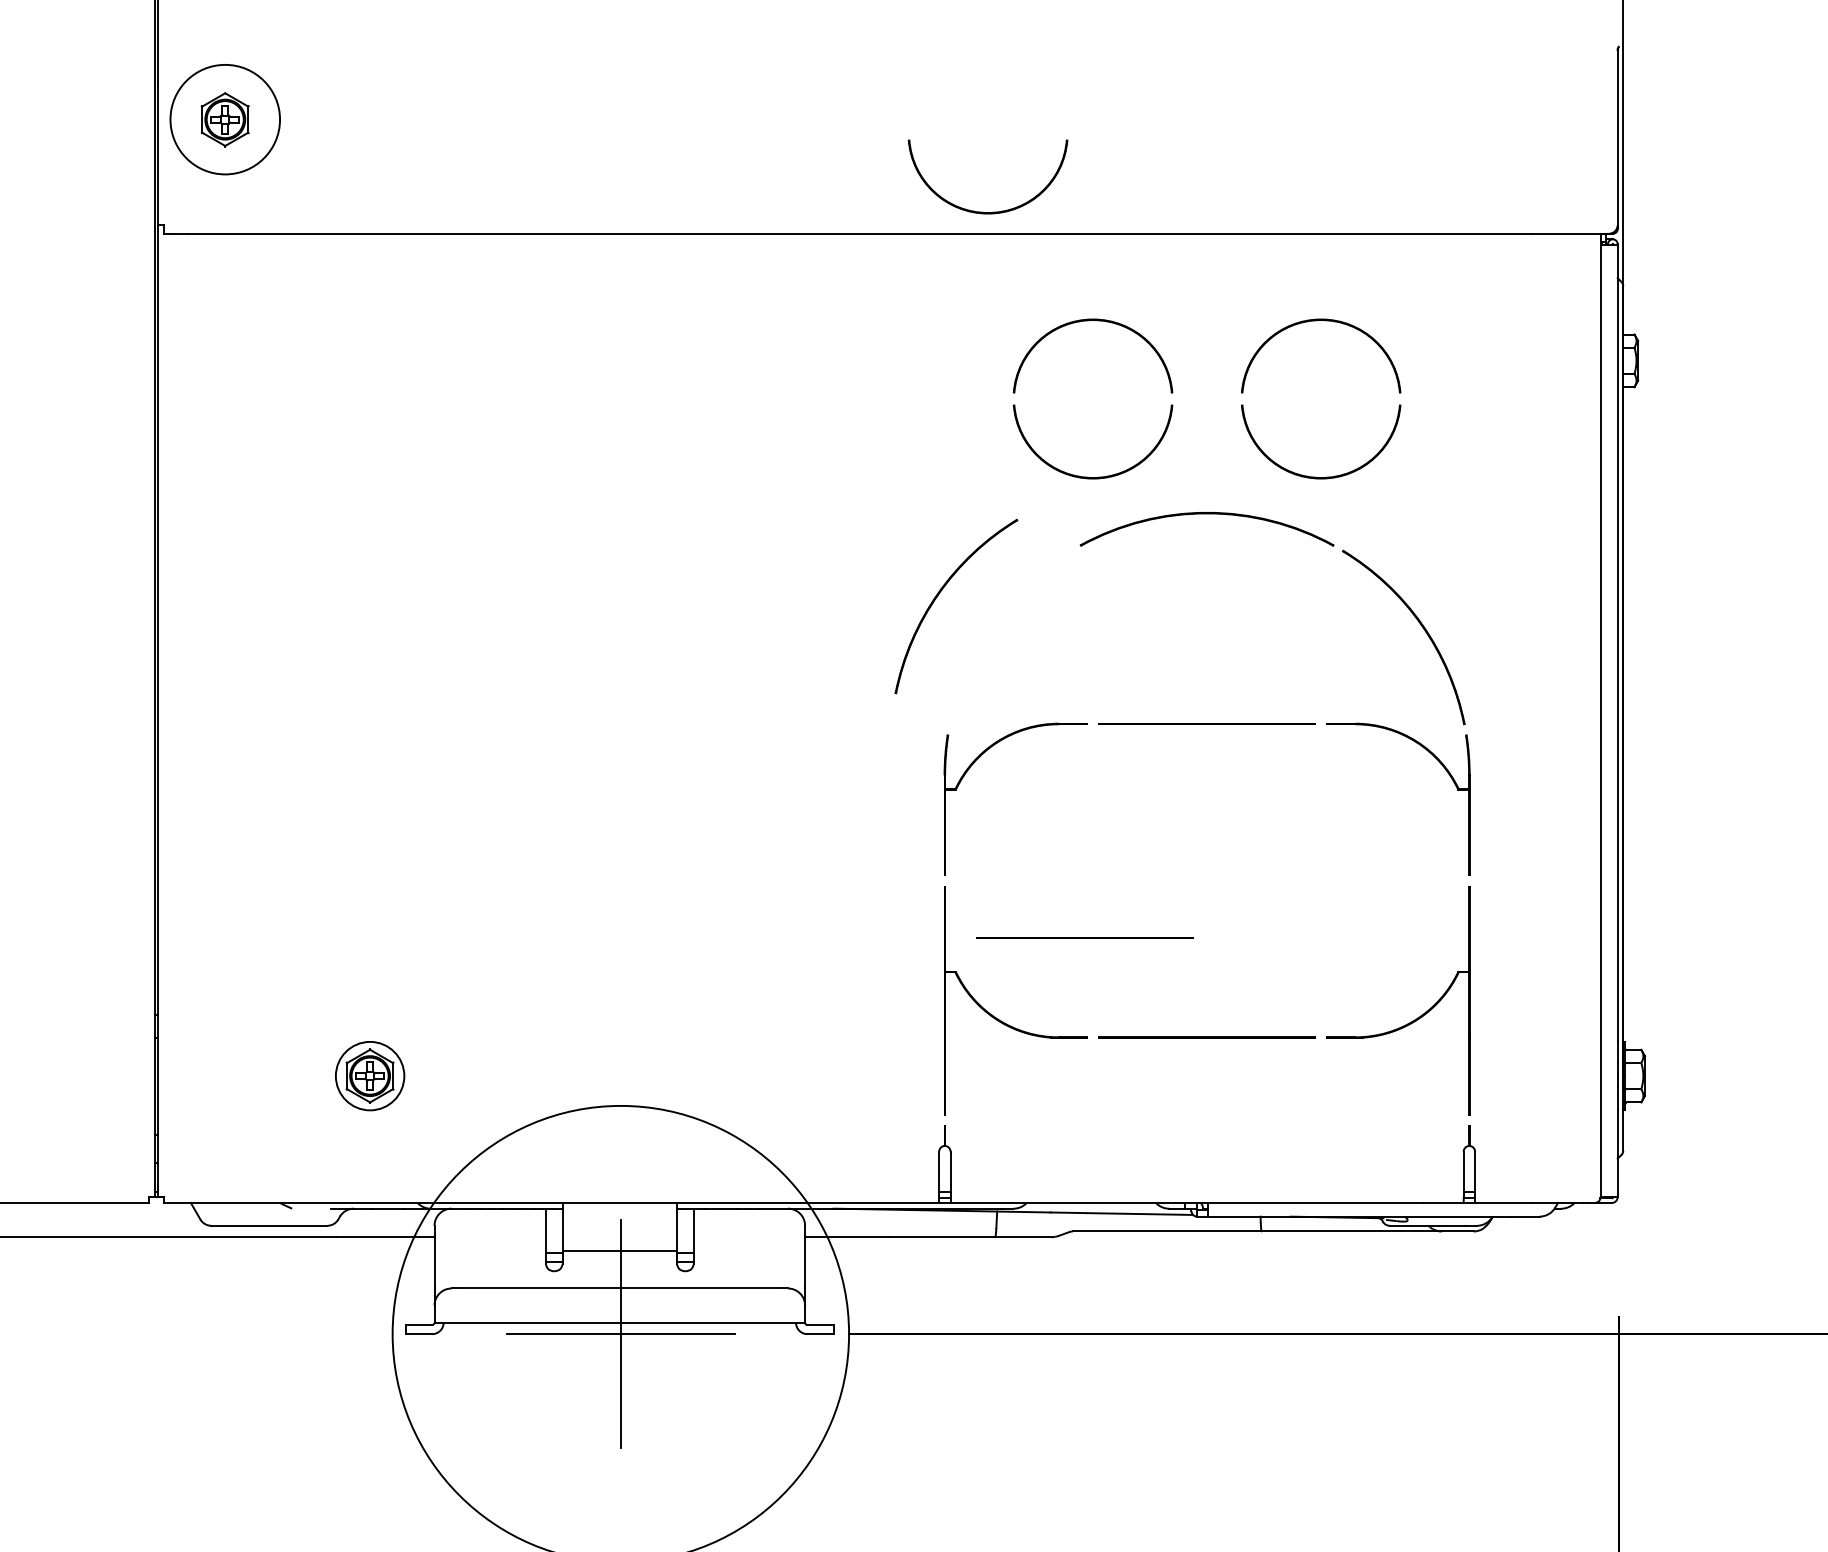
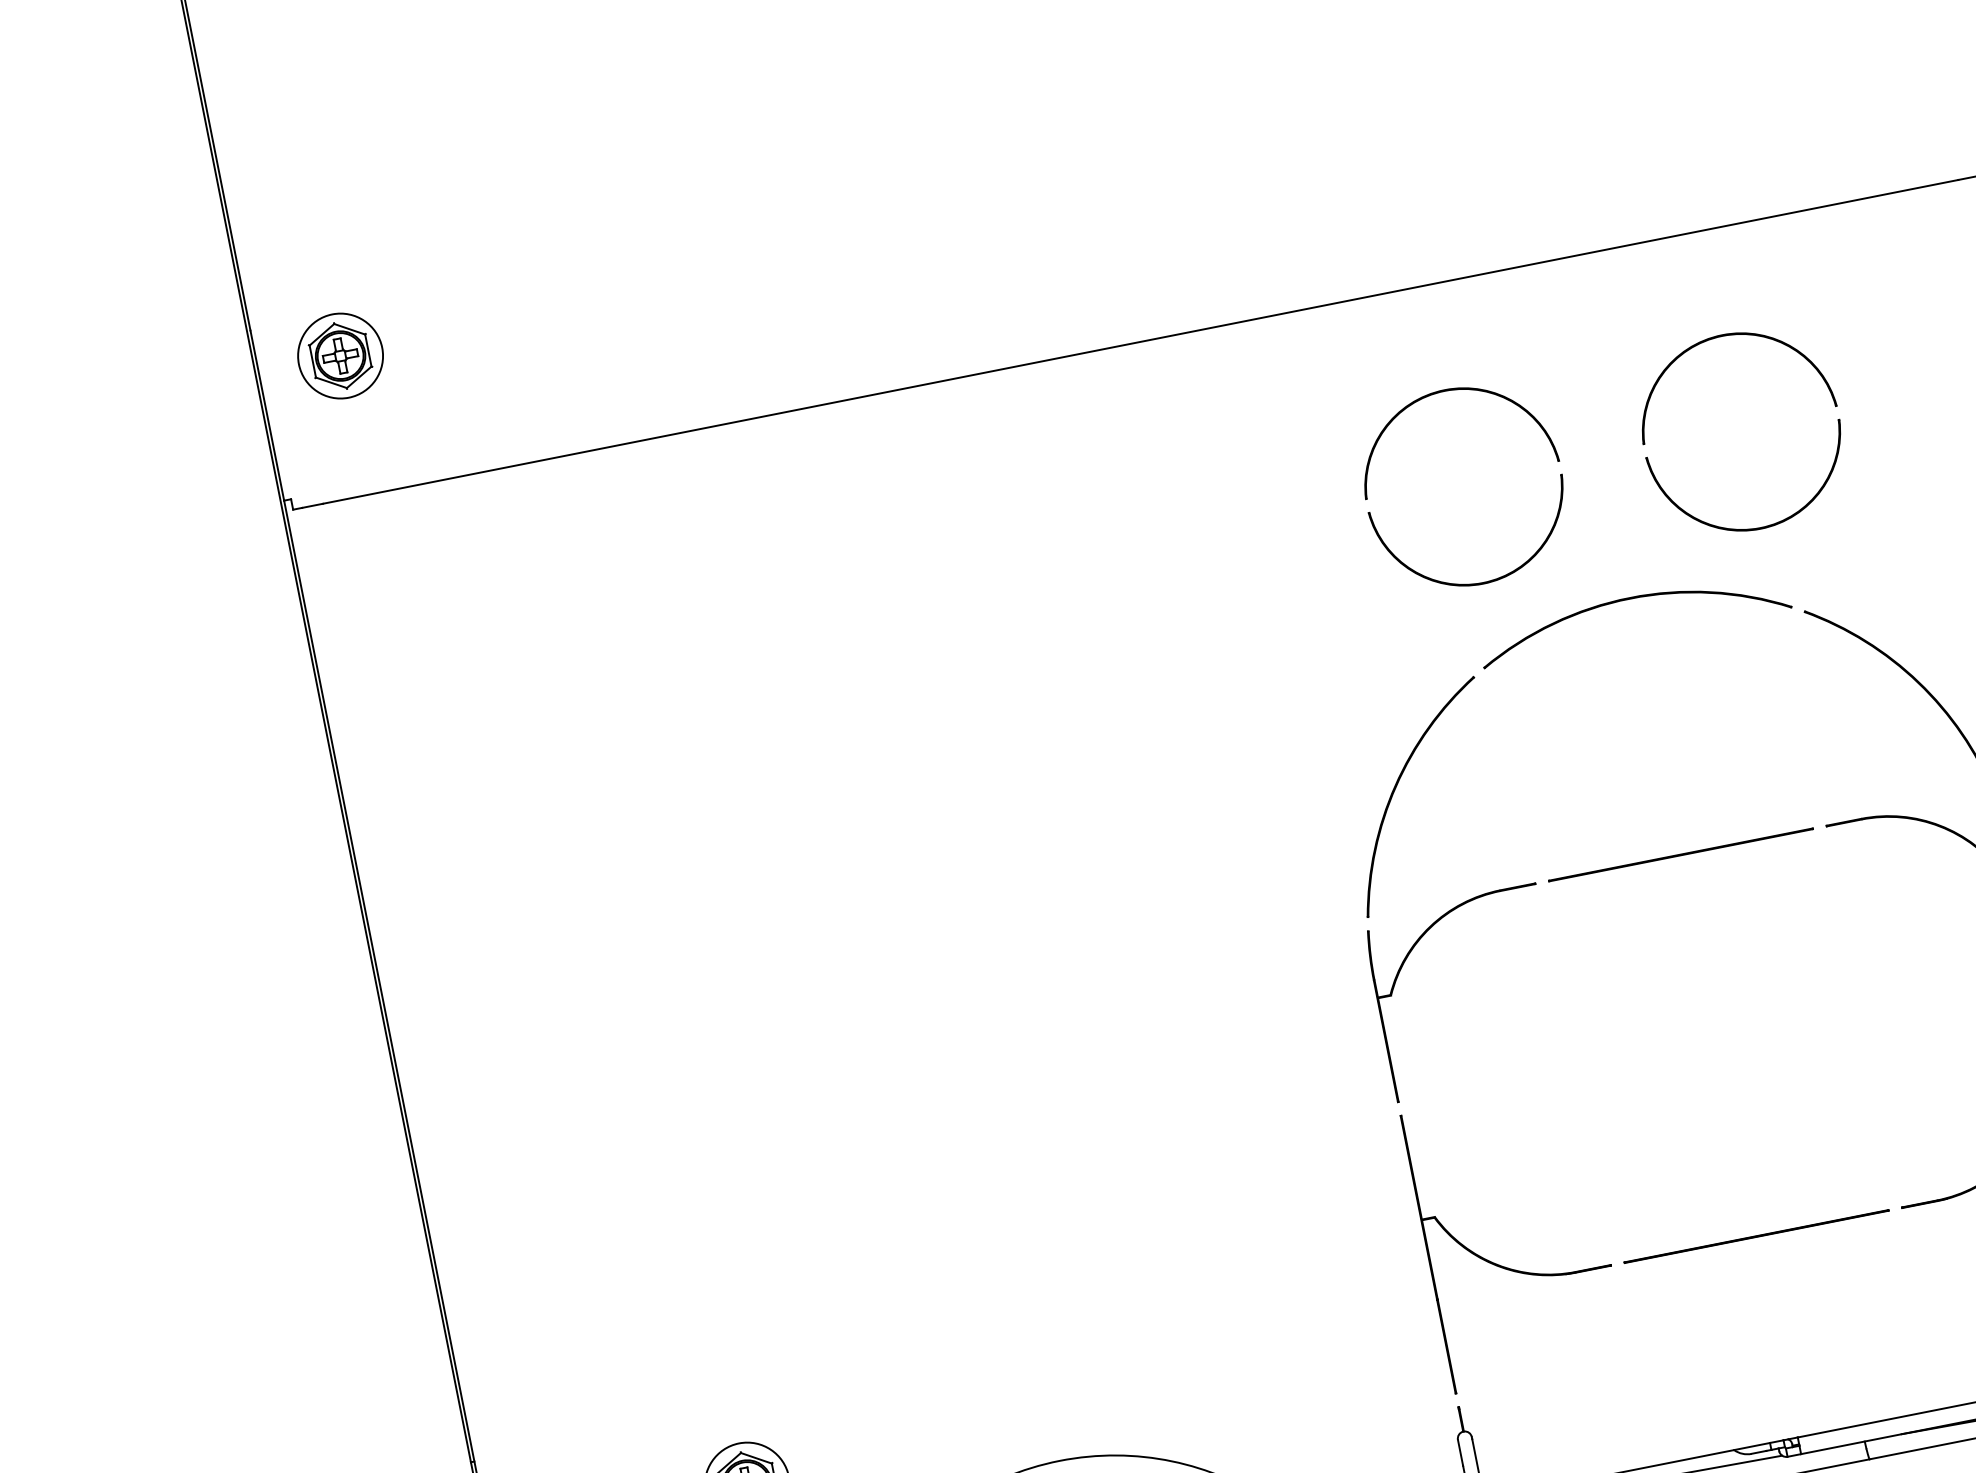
circle: (225, 119) -> (340, 355), size x0.62
part: (982, 211) -> (1284, 285), removed
part: (938, 596) -> (1396, 789), moved
line: (1084, 937) -> (1583, 1144), removed

